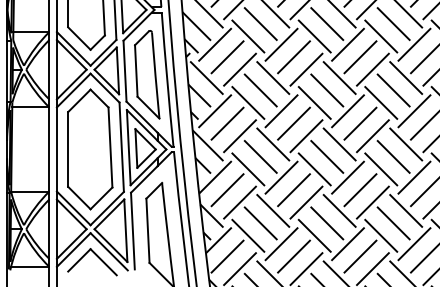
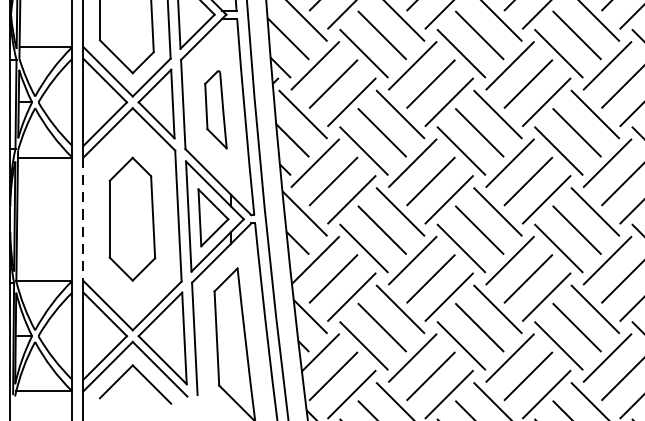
part: (147, 74) -> (216, 109), size x0.6
line: (56, 149) -> (82, 219), solid -> dashed
part: (90, 149) -> (132, 219), size x0.7

